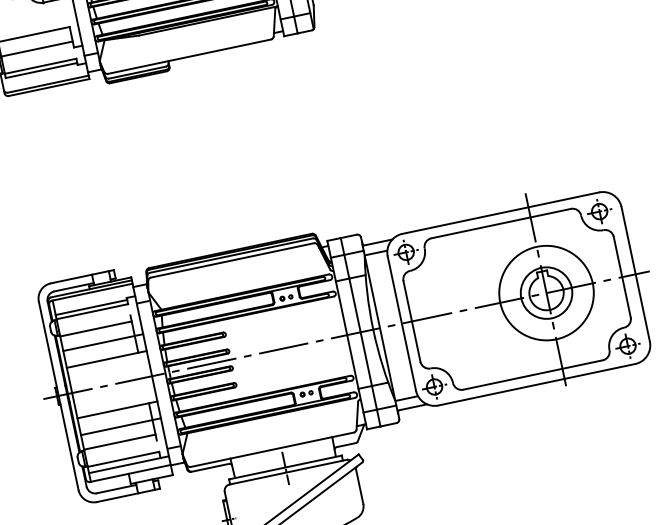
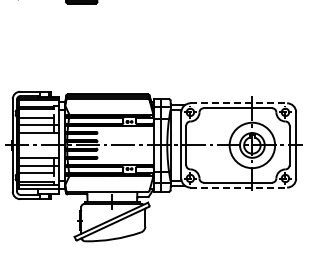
line: (502, 213) -> (239, 103), solid -> dashed
line: (538, 384) -> (239, 187), solid -> dashed

